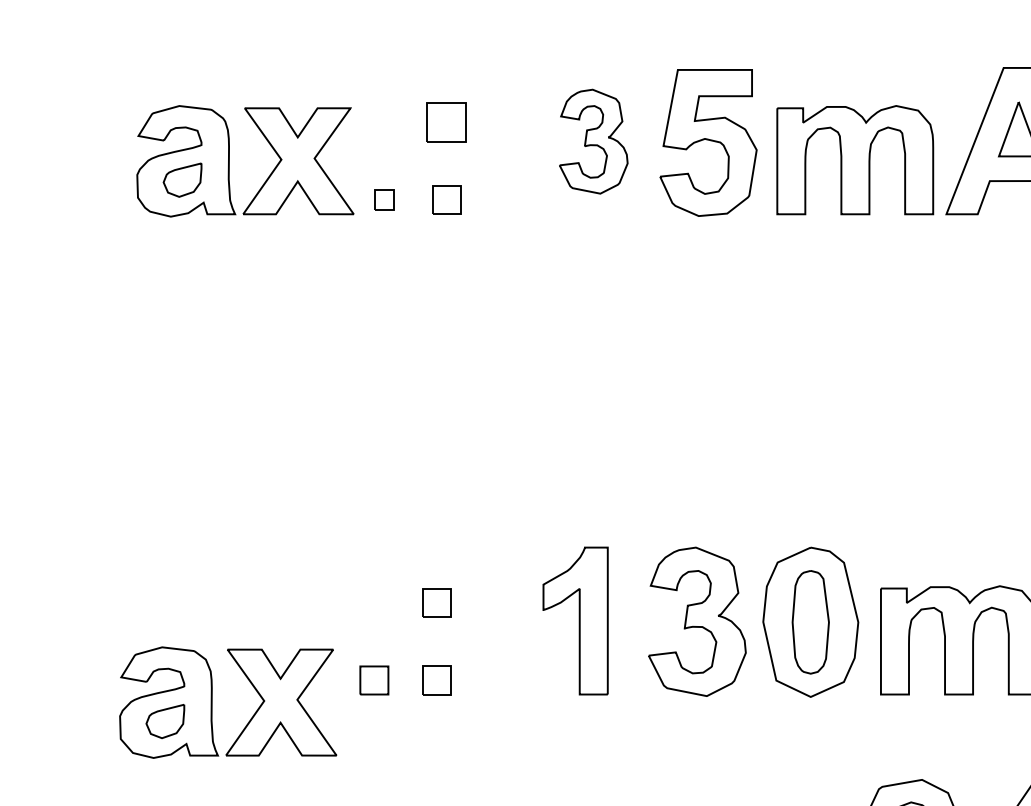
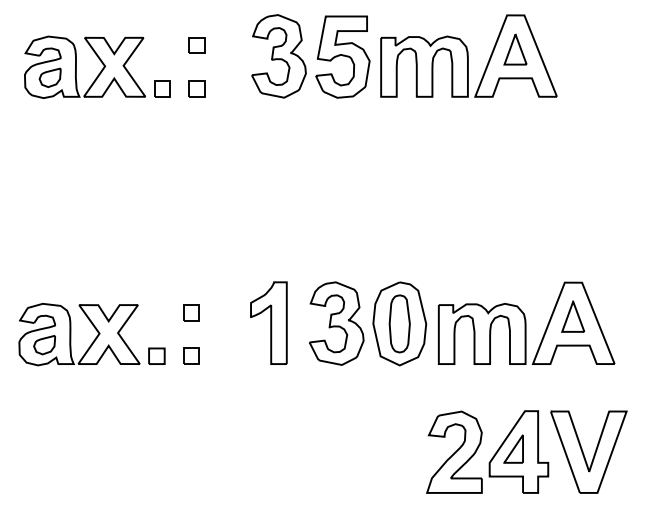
part: (445, 122) -> (196, 45), size x0.71
part: (592, 141) -> (278, 56), size x1.43
part: (384, 199) -> (162, 88), size x1.43
part: (213, 702) -> (71, 334), moved

